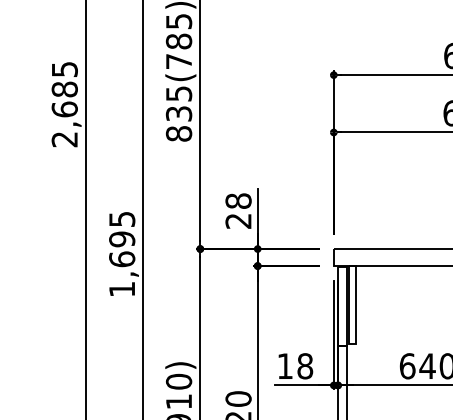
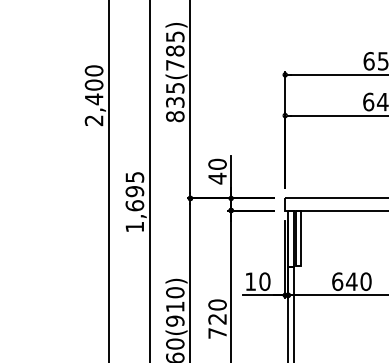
text: (63, 90) -> (93, 85), 2,685 -> 2,400
text: (238, 211) -> (217, 171), 28 -> 40
text: (304, 365) -> (264, 281), 18 -> 10

